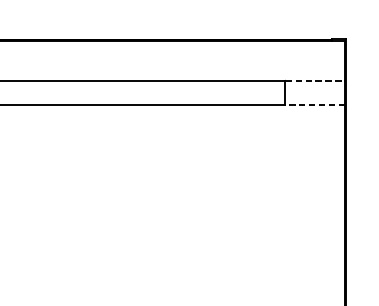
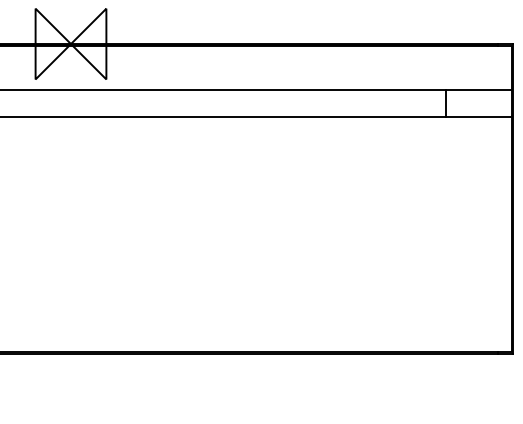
line: (315, 81) -> (479, 90), dashed -> solid
line: (315, 104) -> (479, 116), dashed -> solid

